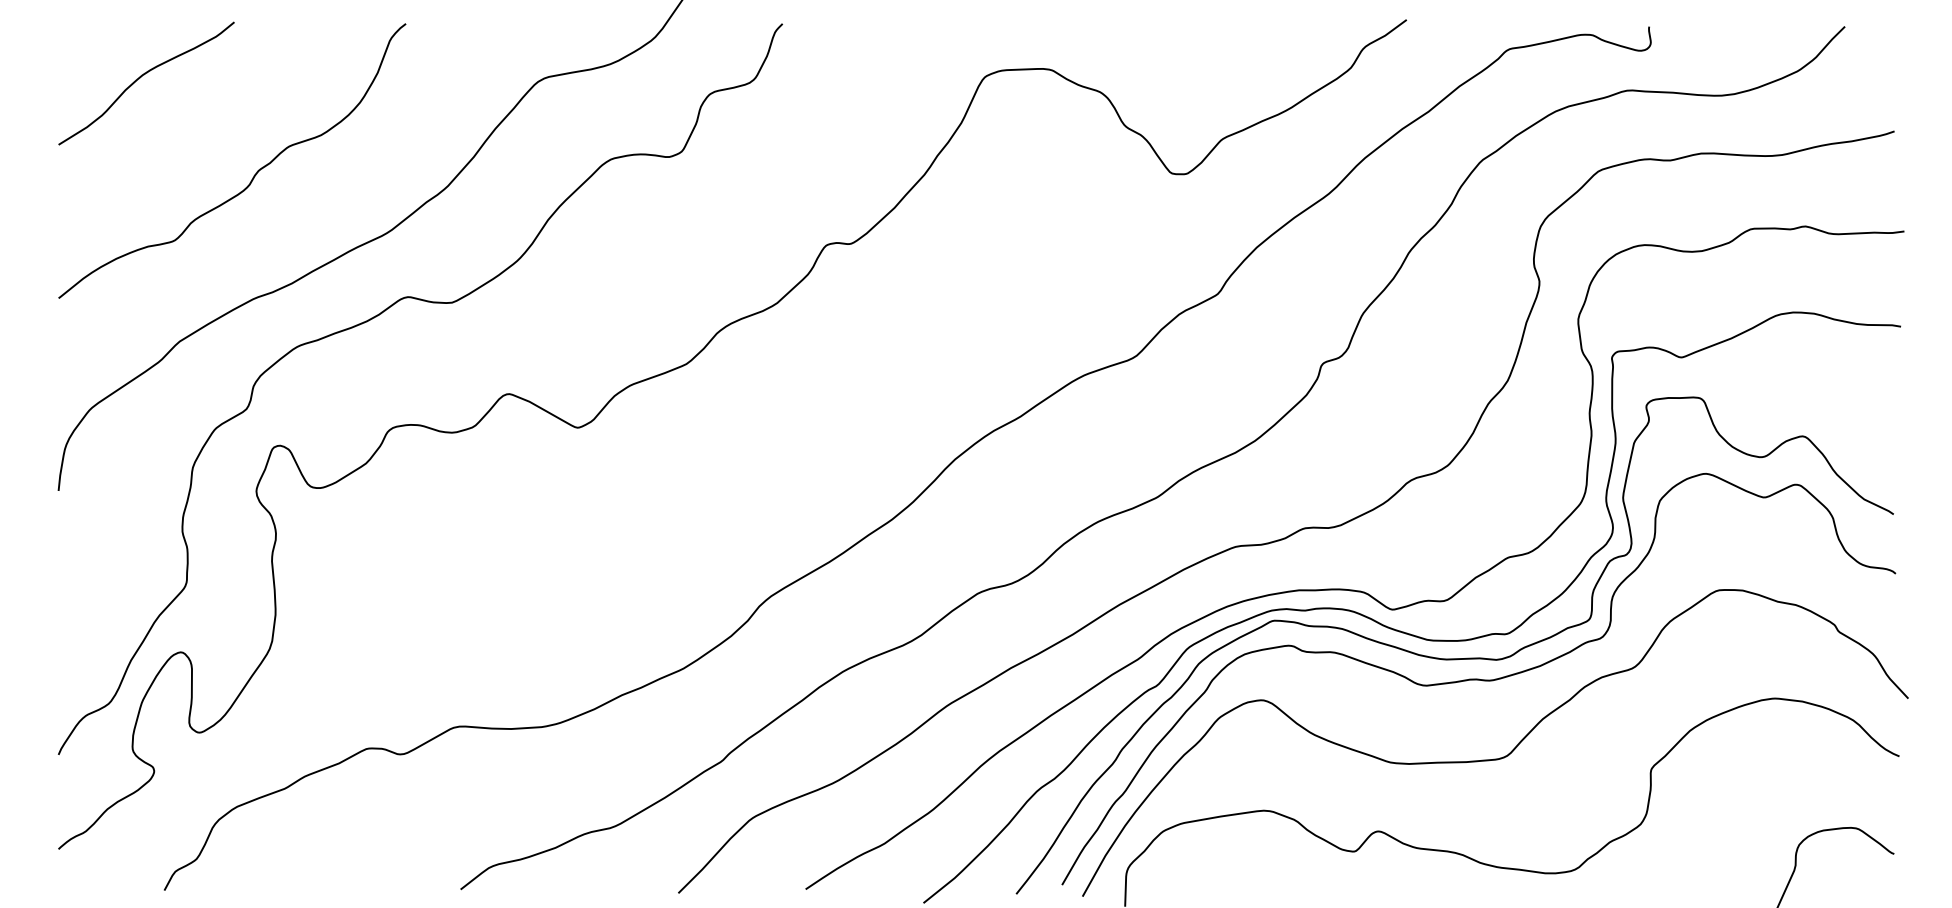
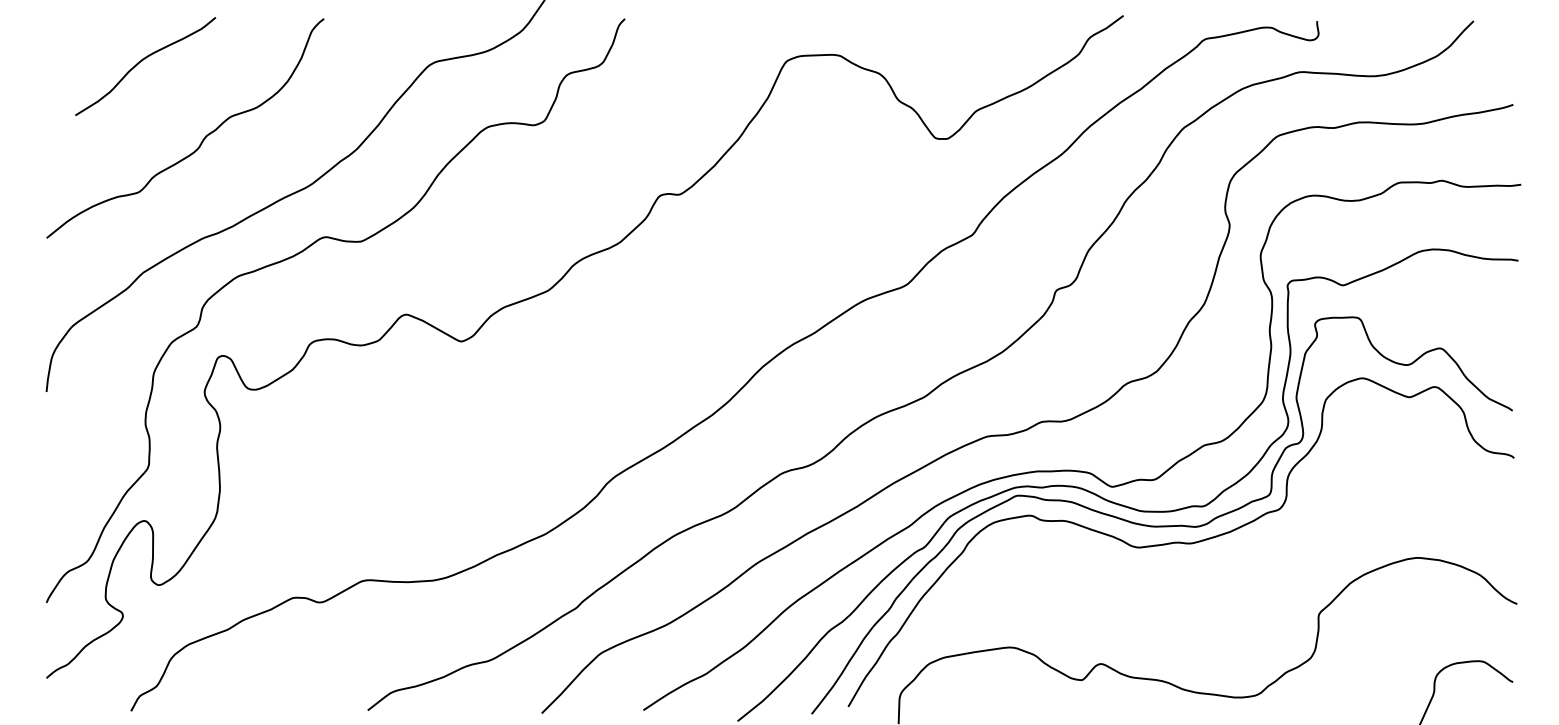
curve: (141, 77) -> (141, 61), moved
curve: (1500, 757) -> (1198, 604), removed

